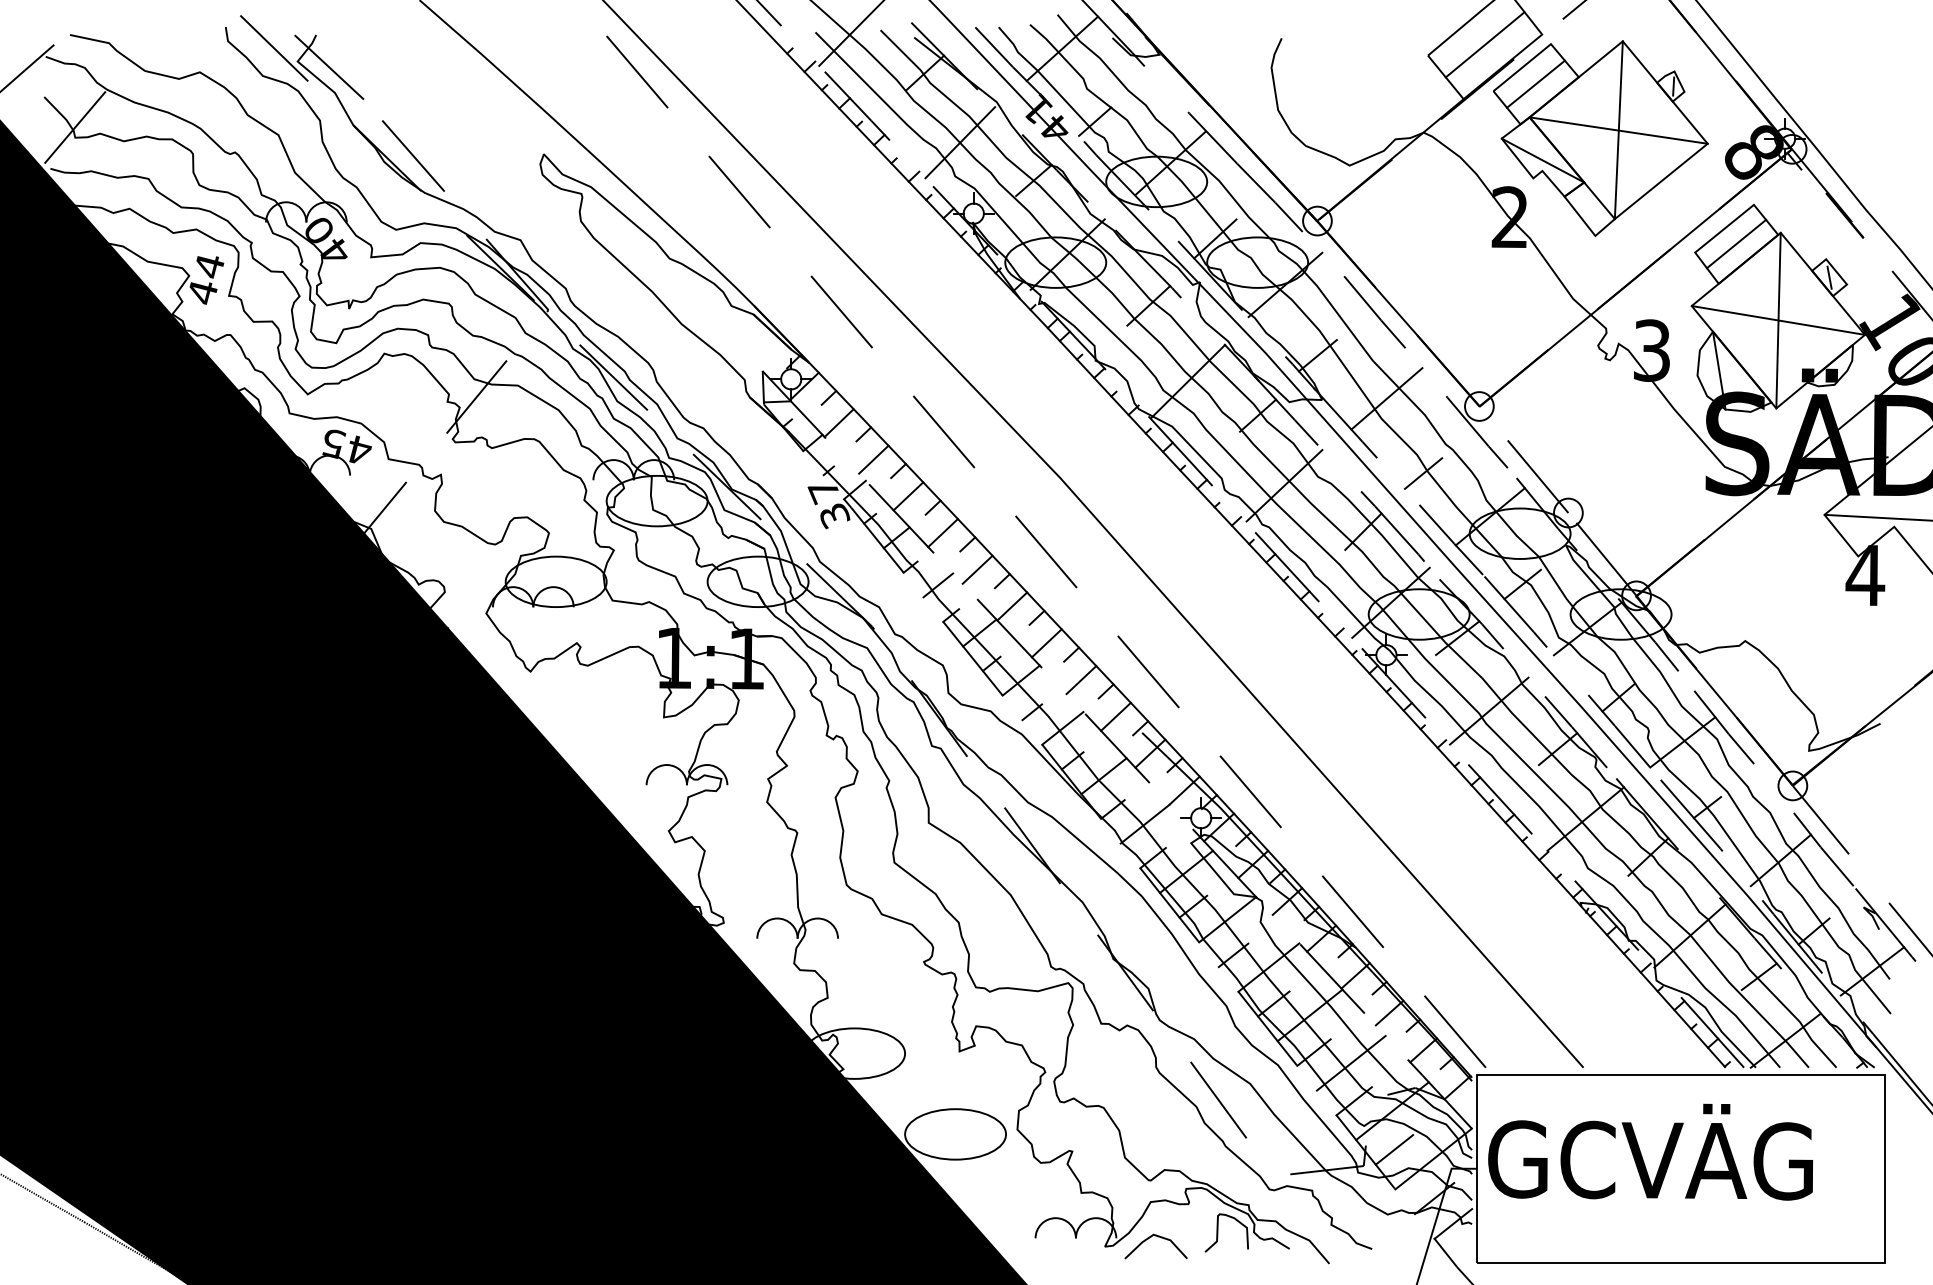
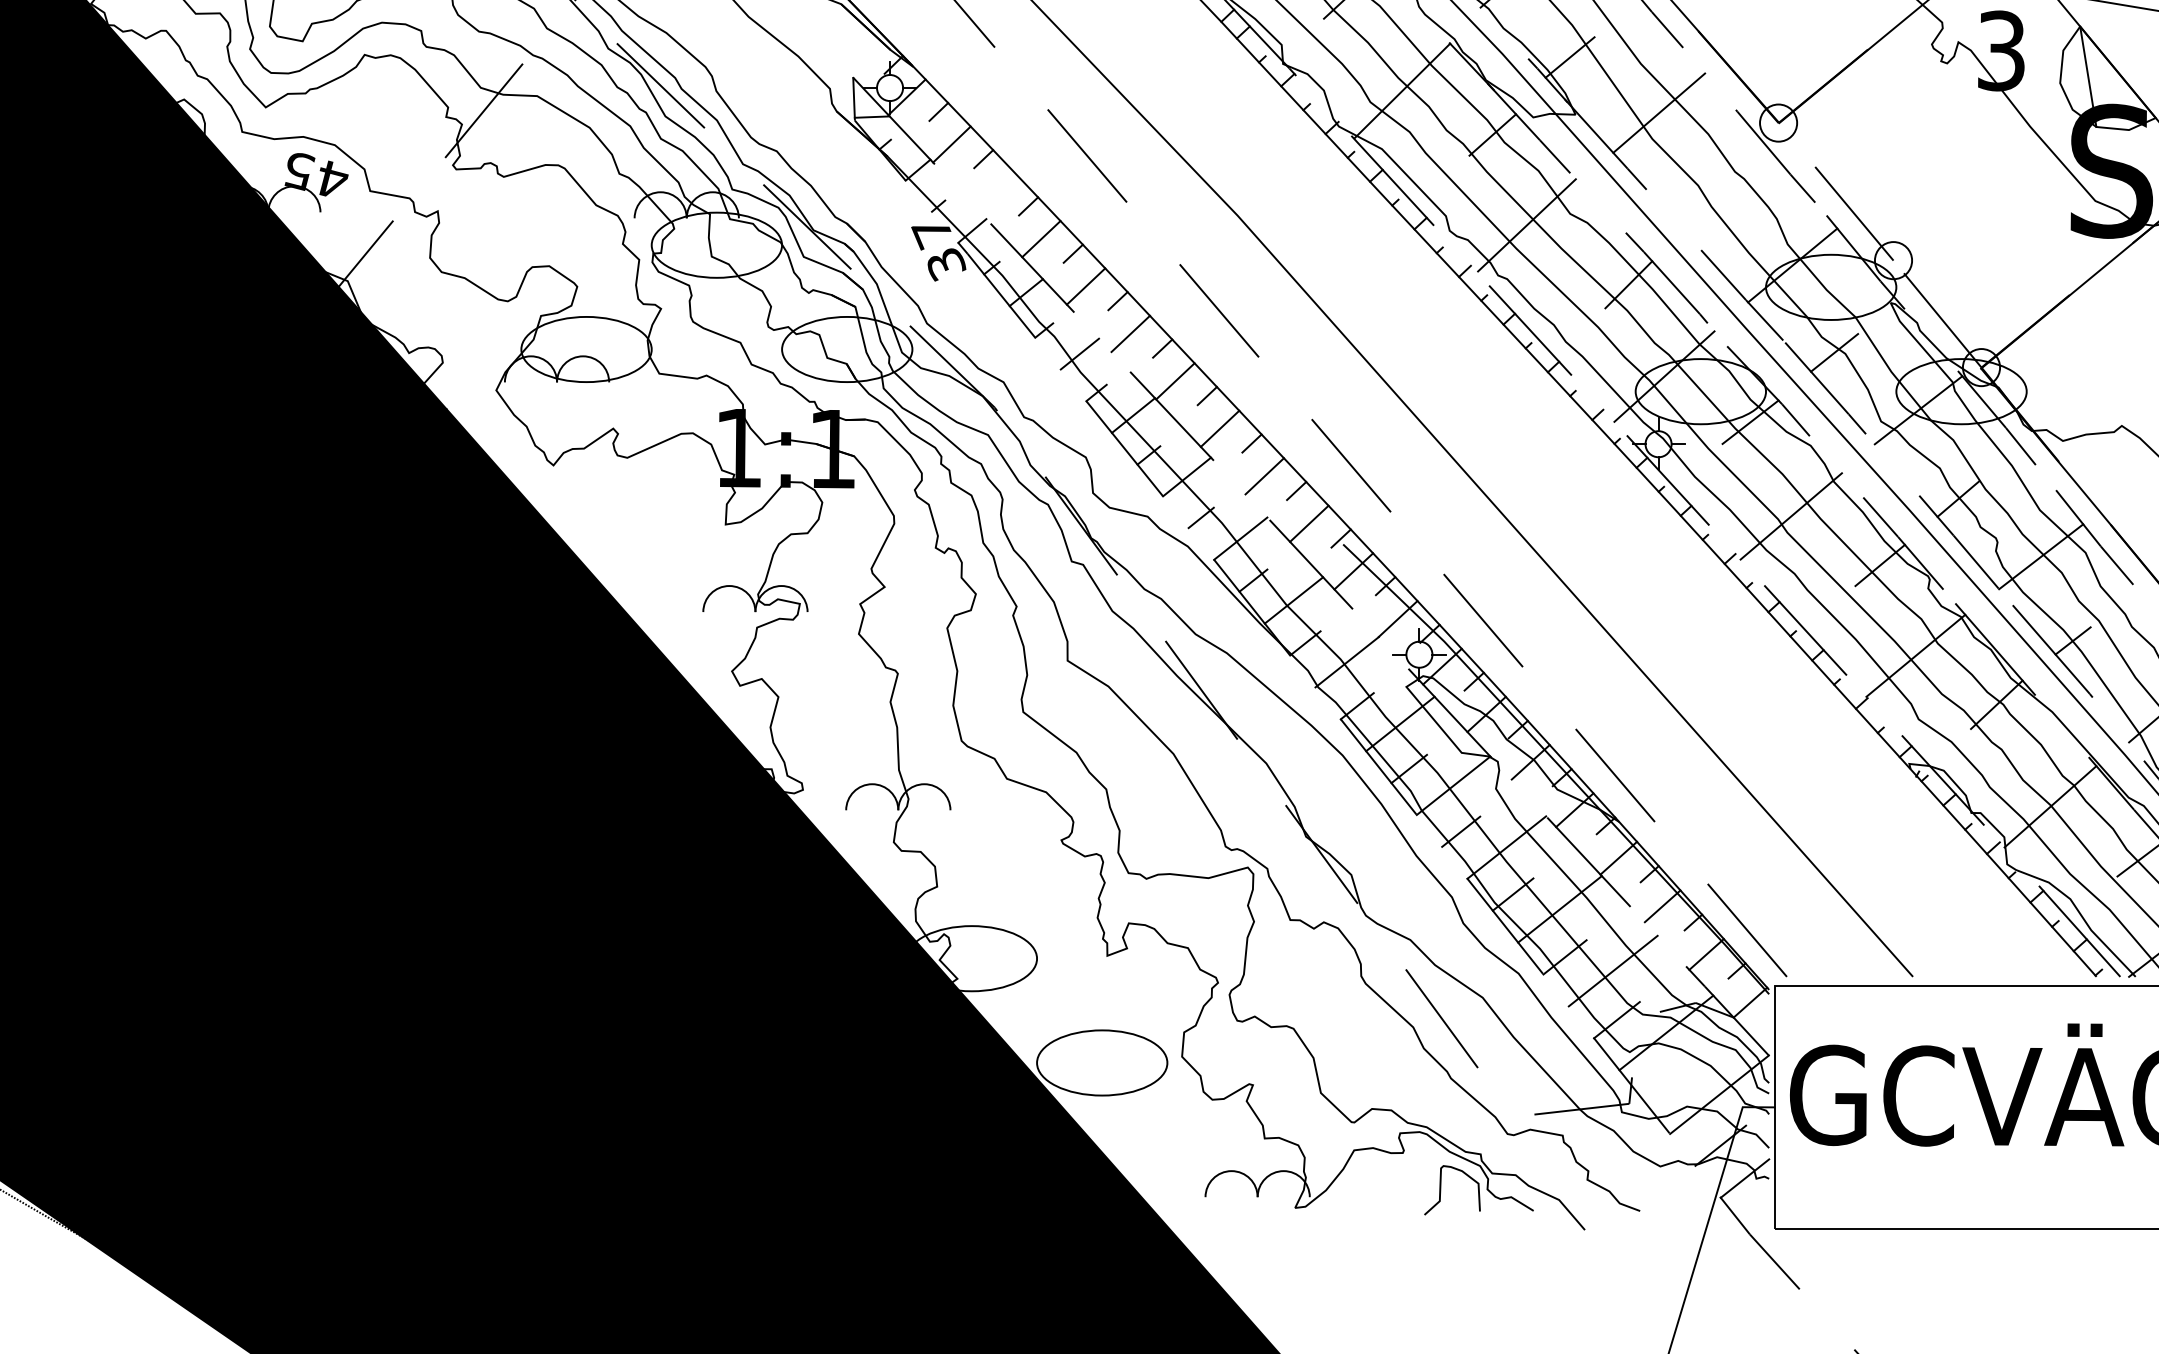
line: (873, 459) -> (996, 191), removed
line: (1423, 473) -> (1706, 209), removed
line: (1394, 1149) -> (1668, 1082), removed
line: (1158, 1237) -> (1364, 1196), removed

